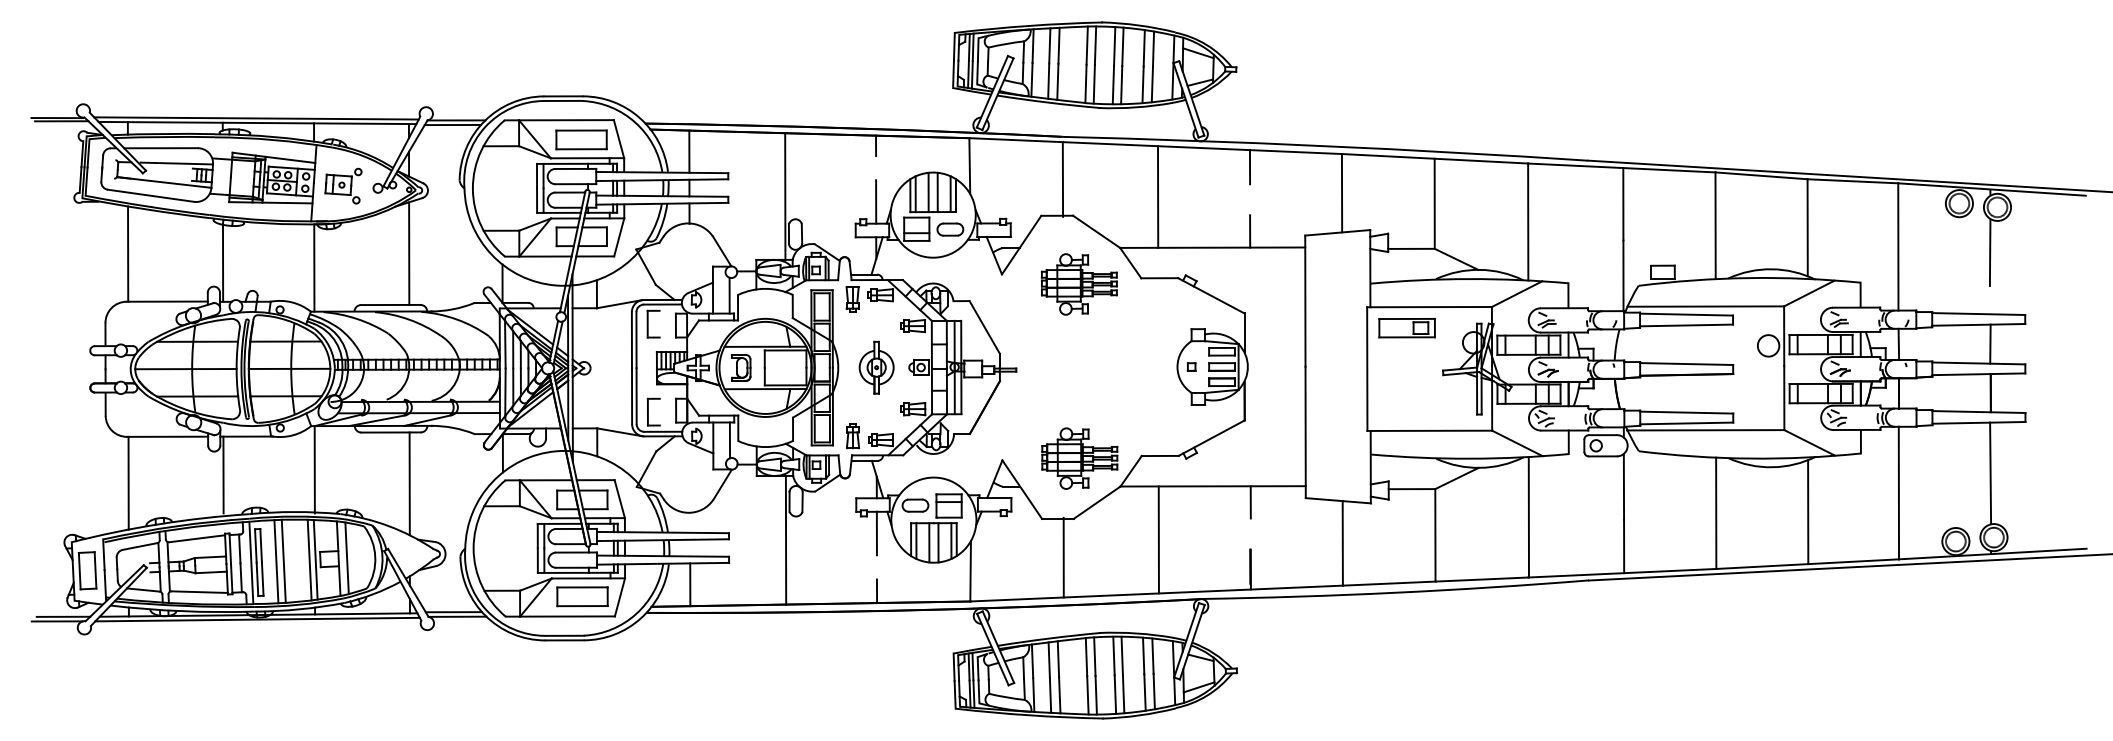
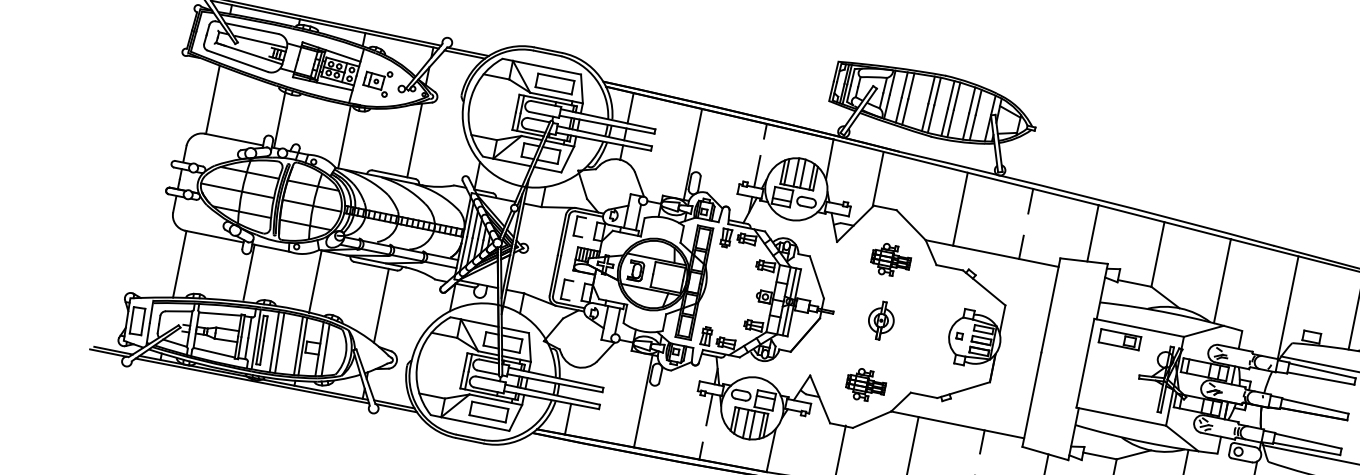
line: (1062, 179) -> (877, 179), moved
part: (1078, 284) -> (890, 260), size x0.7
part: (876, 367) -> (881, 320), moved
part: (1079, 458) -> (865, 385), size x0.7

